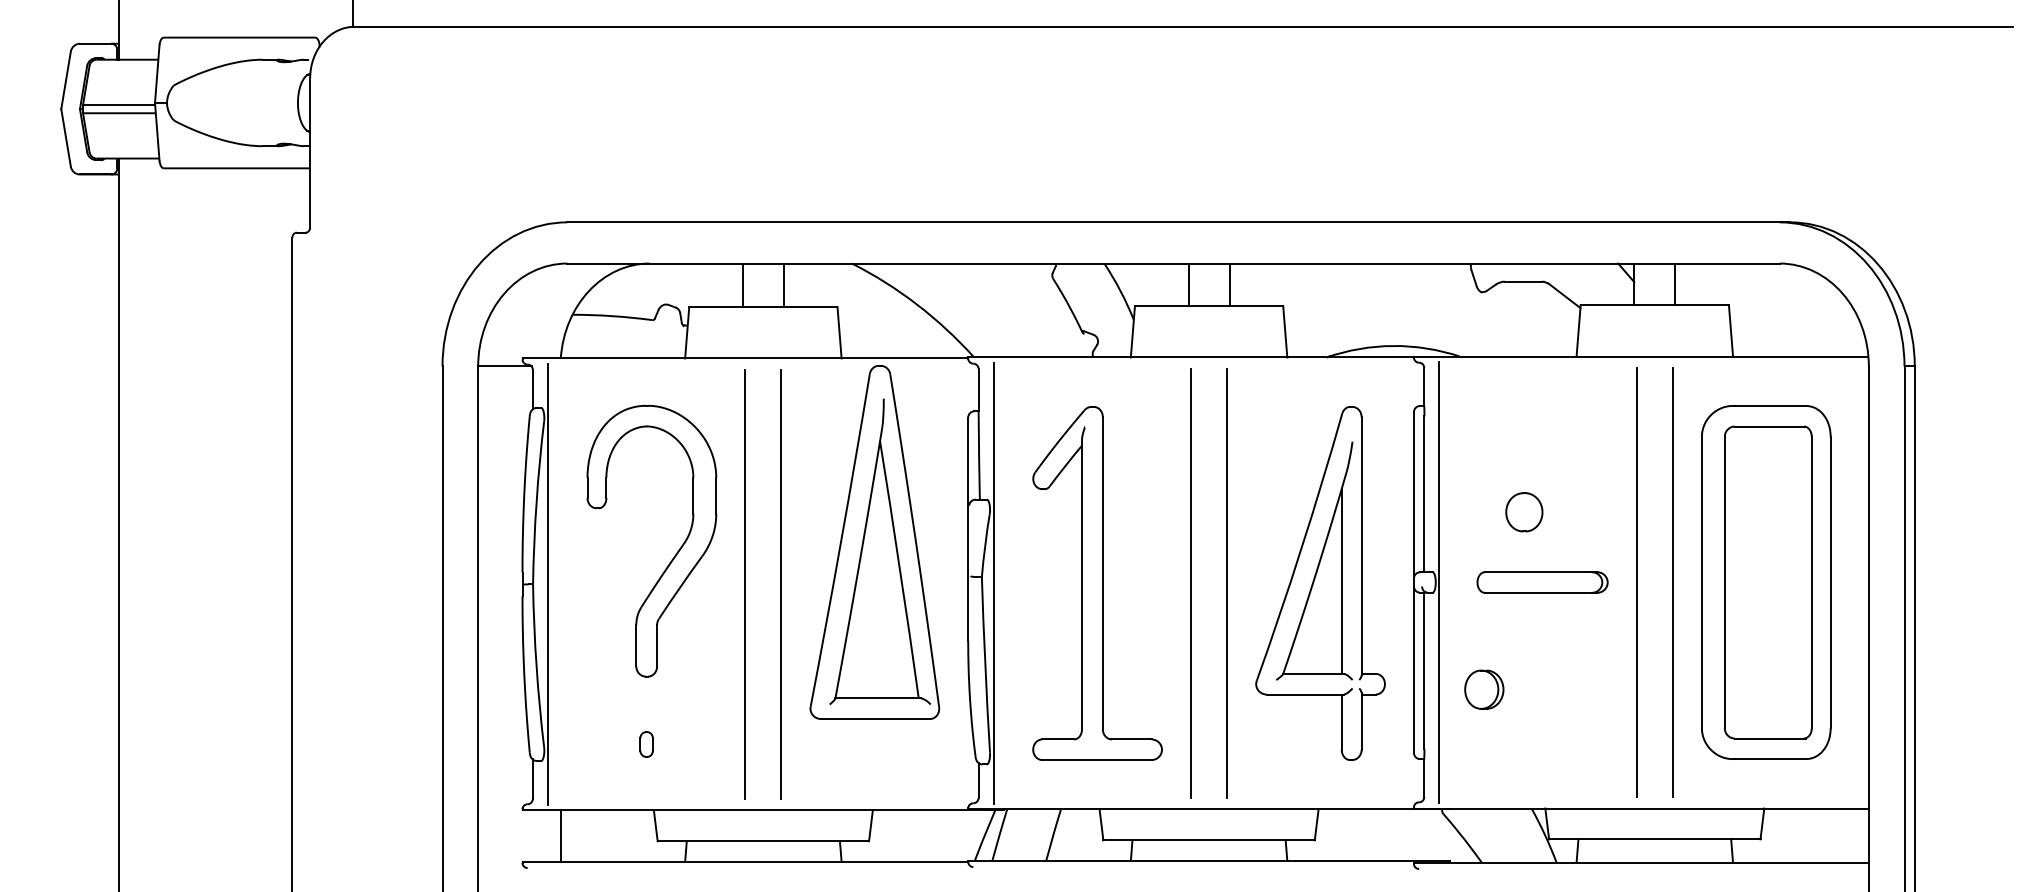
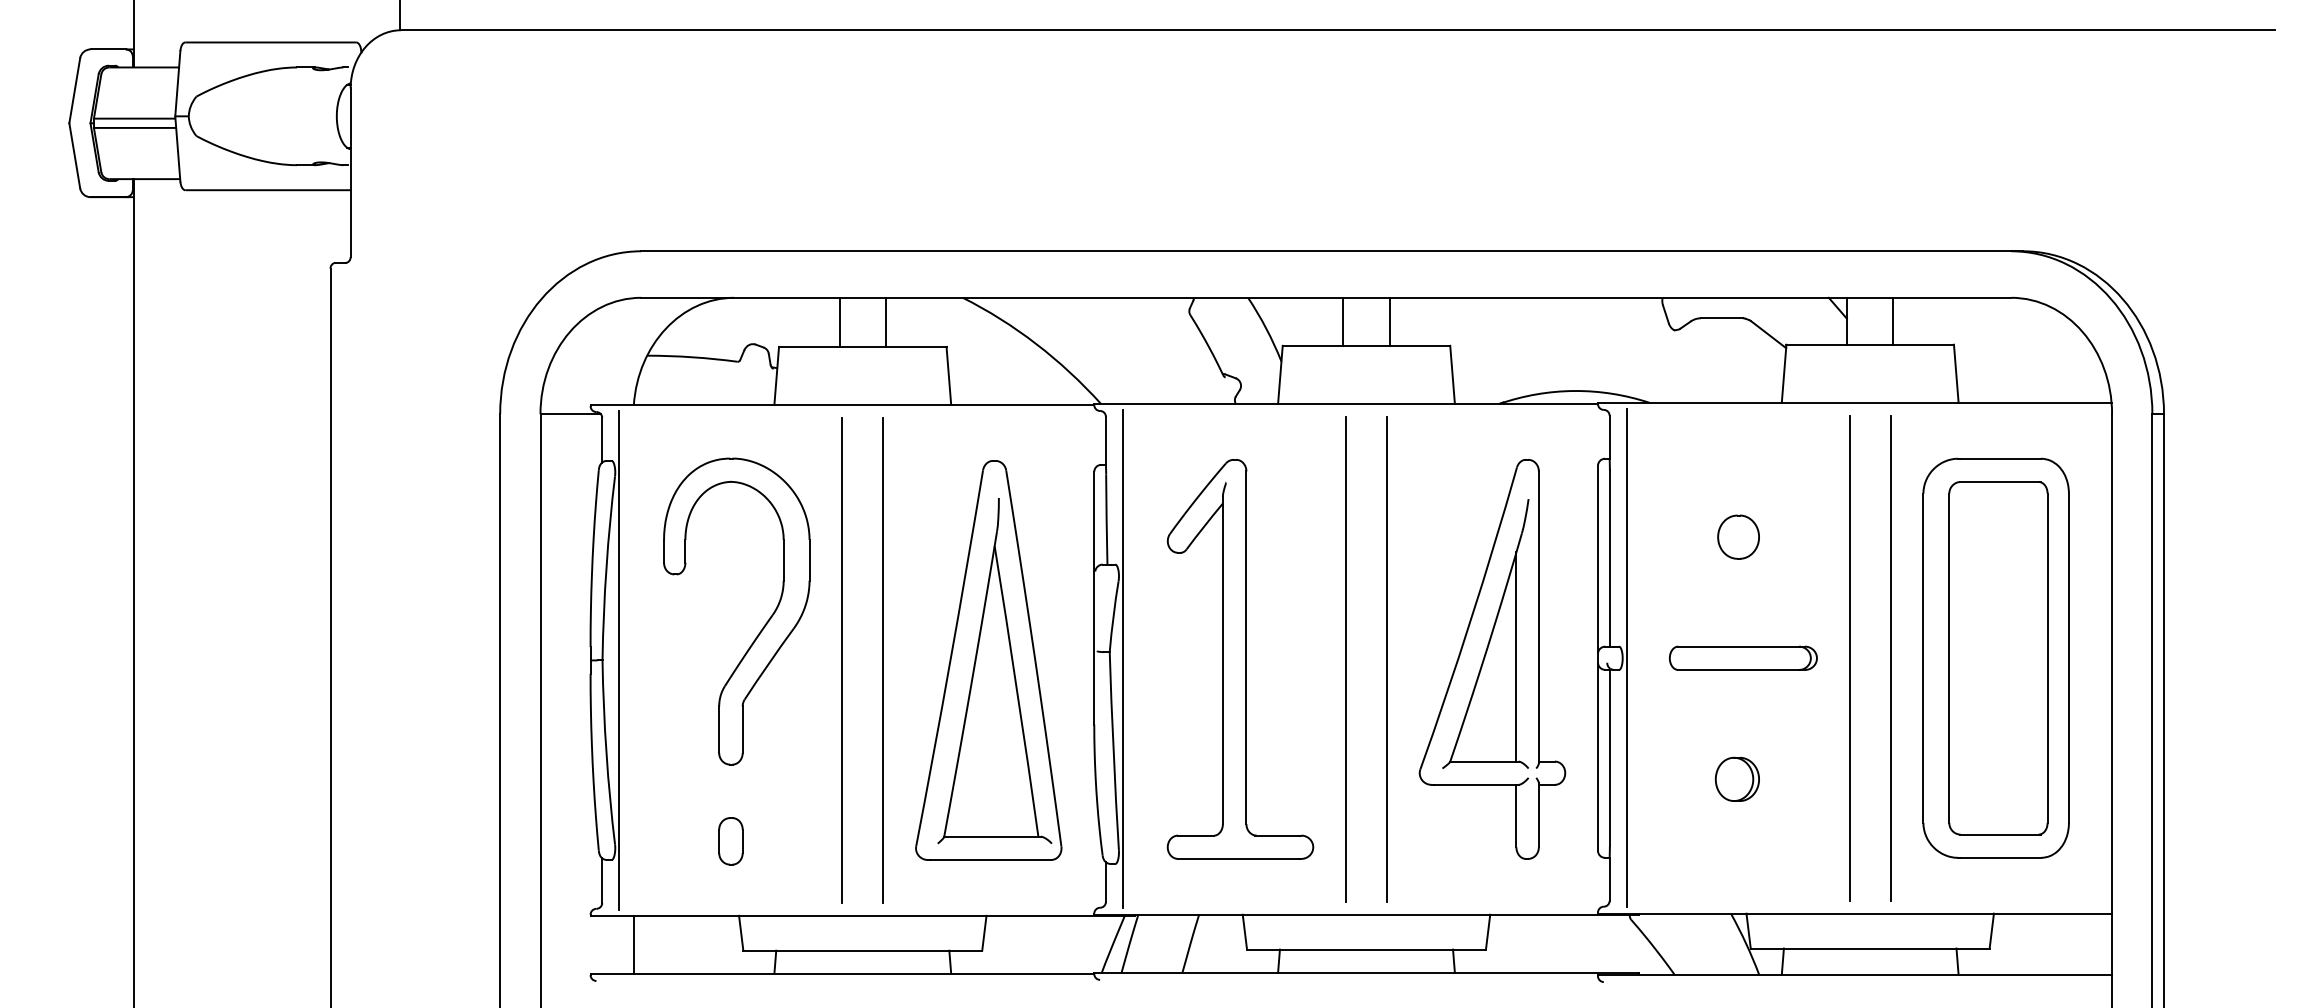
part: (1524, 512) -> (1738, 537), moved
part: (874, 542) -> (988, 660), moved
part: (1484, 689) -> (1737, 779), moved
part: (646, 744) -> (730, 841), size x1.67

